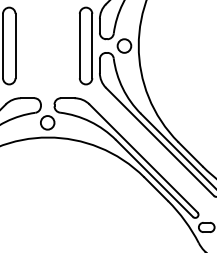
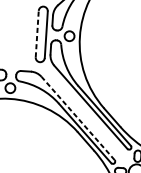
line: (79, 45) -> (37, 33), solid -> dashed
line: (143, 158) -> (78, 118), solid -> dashed

